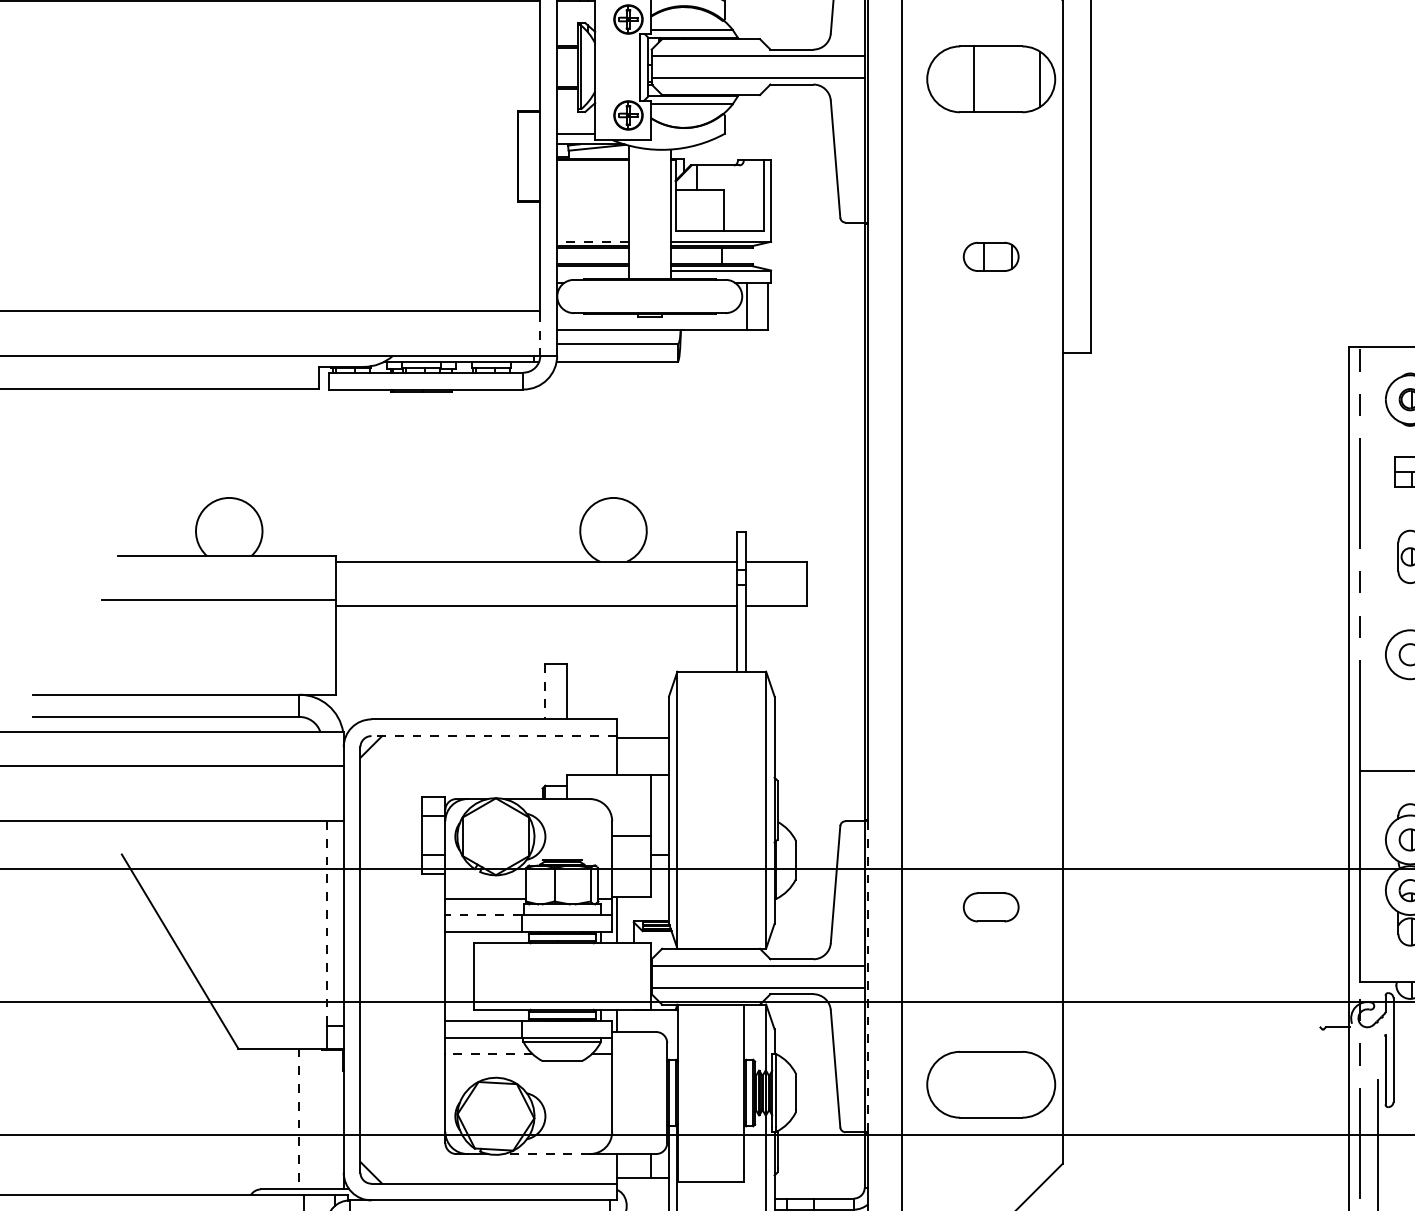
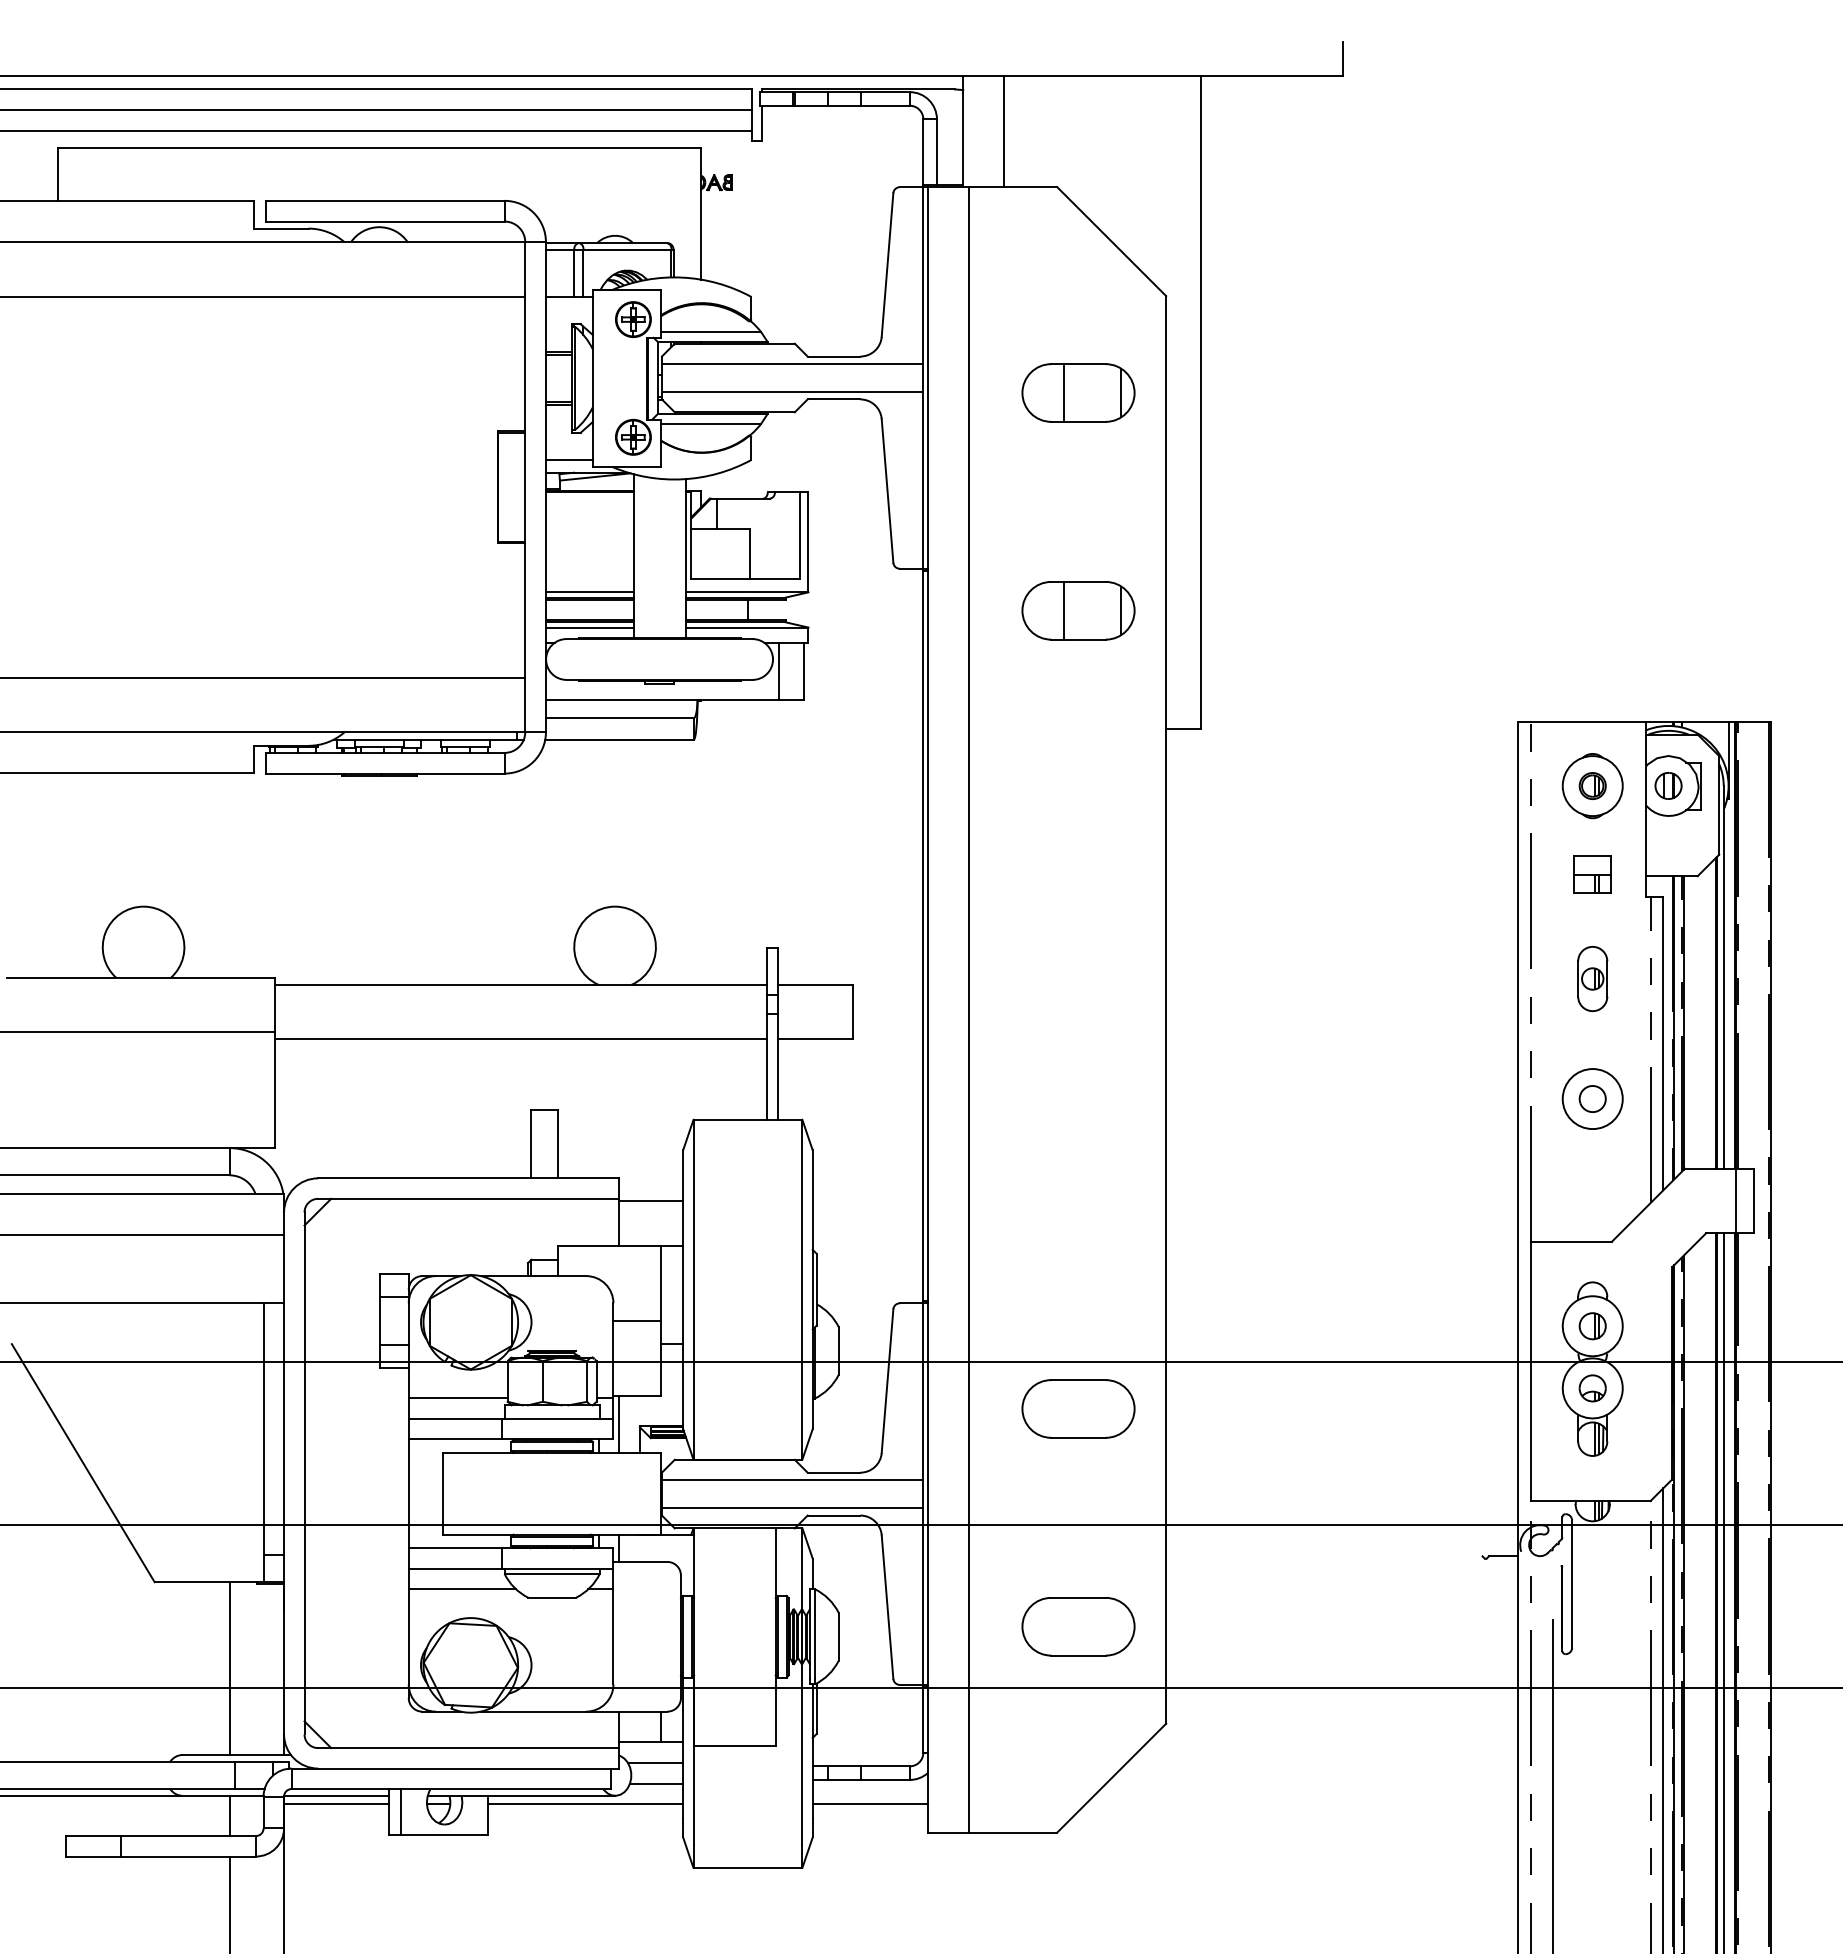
part: (991, 78) -> (1078, 392), size x0.71
line: (592, 241) -> (589, 592), dashed -> solid
part: (991, 256) -> (1078, 610), size x1.67
line: (592, 270) -> (589, 627), added
line: (540, 334) -> (525, 706), dashed -> solid
line: (544, 691) -> (530, 1144), dashed -> solid
line: (494, 735) -> (468, 1198), dashed -> solid
part: (991, 906) -> (1078, 1408), size x1.67
line: (483, 915) -> (455, 1418), dashed -> solid
line: (326, 924) -> (263, 1429), dashed -> solid
line: (868, 977) -> (927, 1494), dashed -> solid
line: (489, 1054) -> (462, 1589), dashed -> solid
part: (991, 1084) -> (1078, 1626), size x0.71
line: (299, 1119) -> (229, 1669), dashed -> solid
line: (547, 1153) -> (533, 1711), dashed -> solid
line: (646, 1196) -> (655, 1763), added

